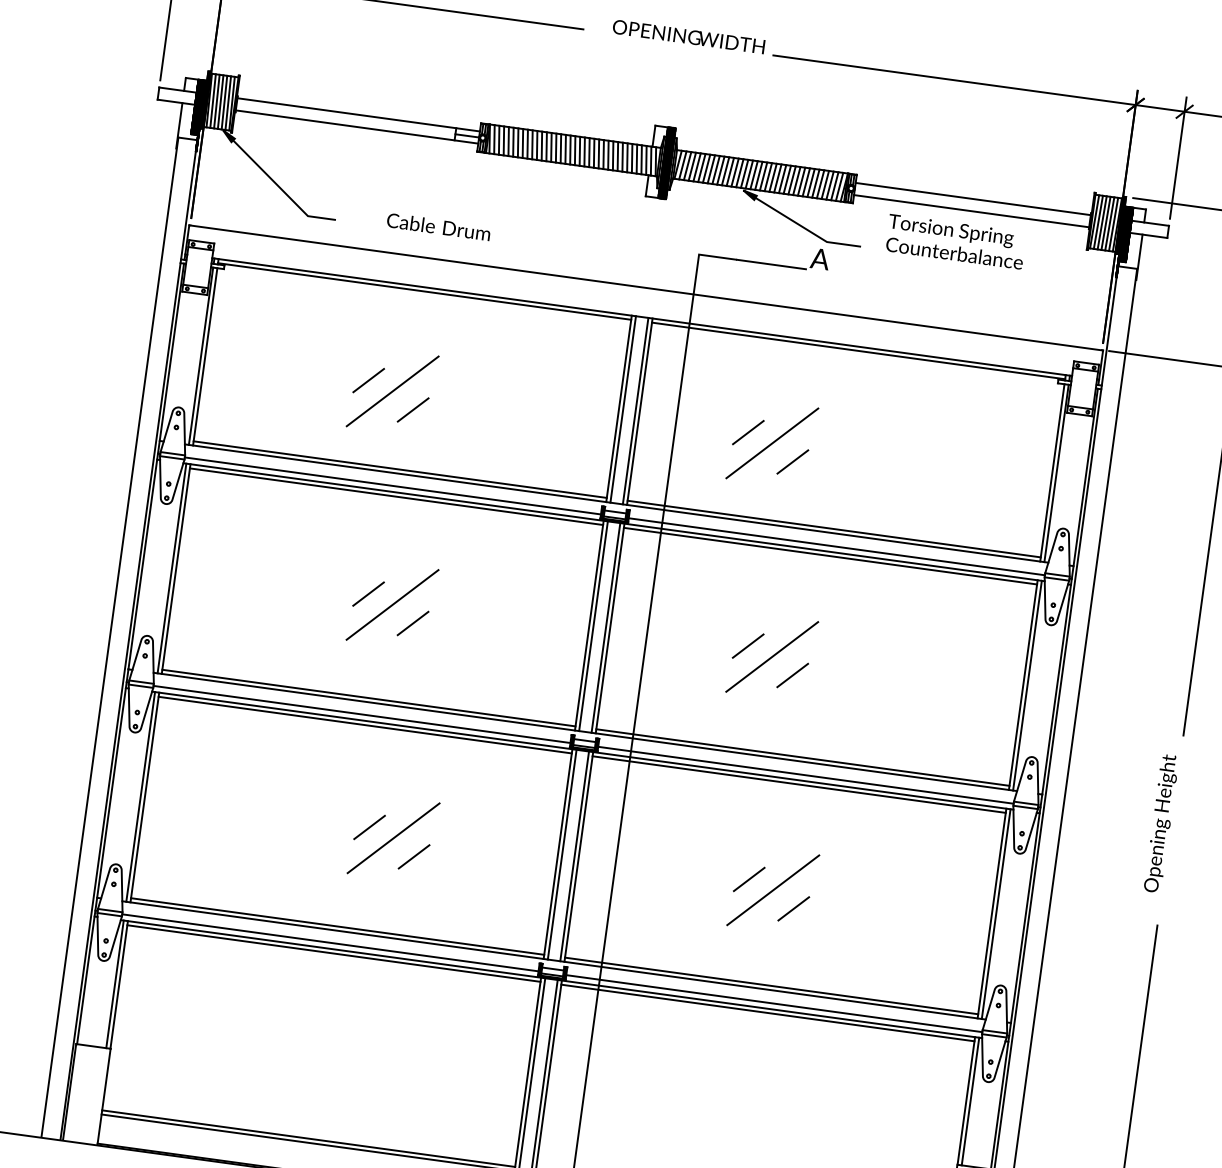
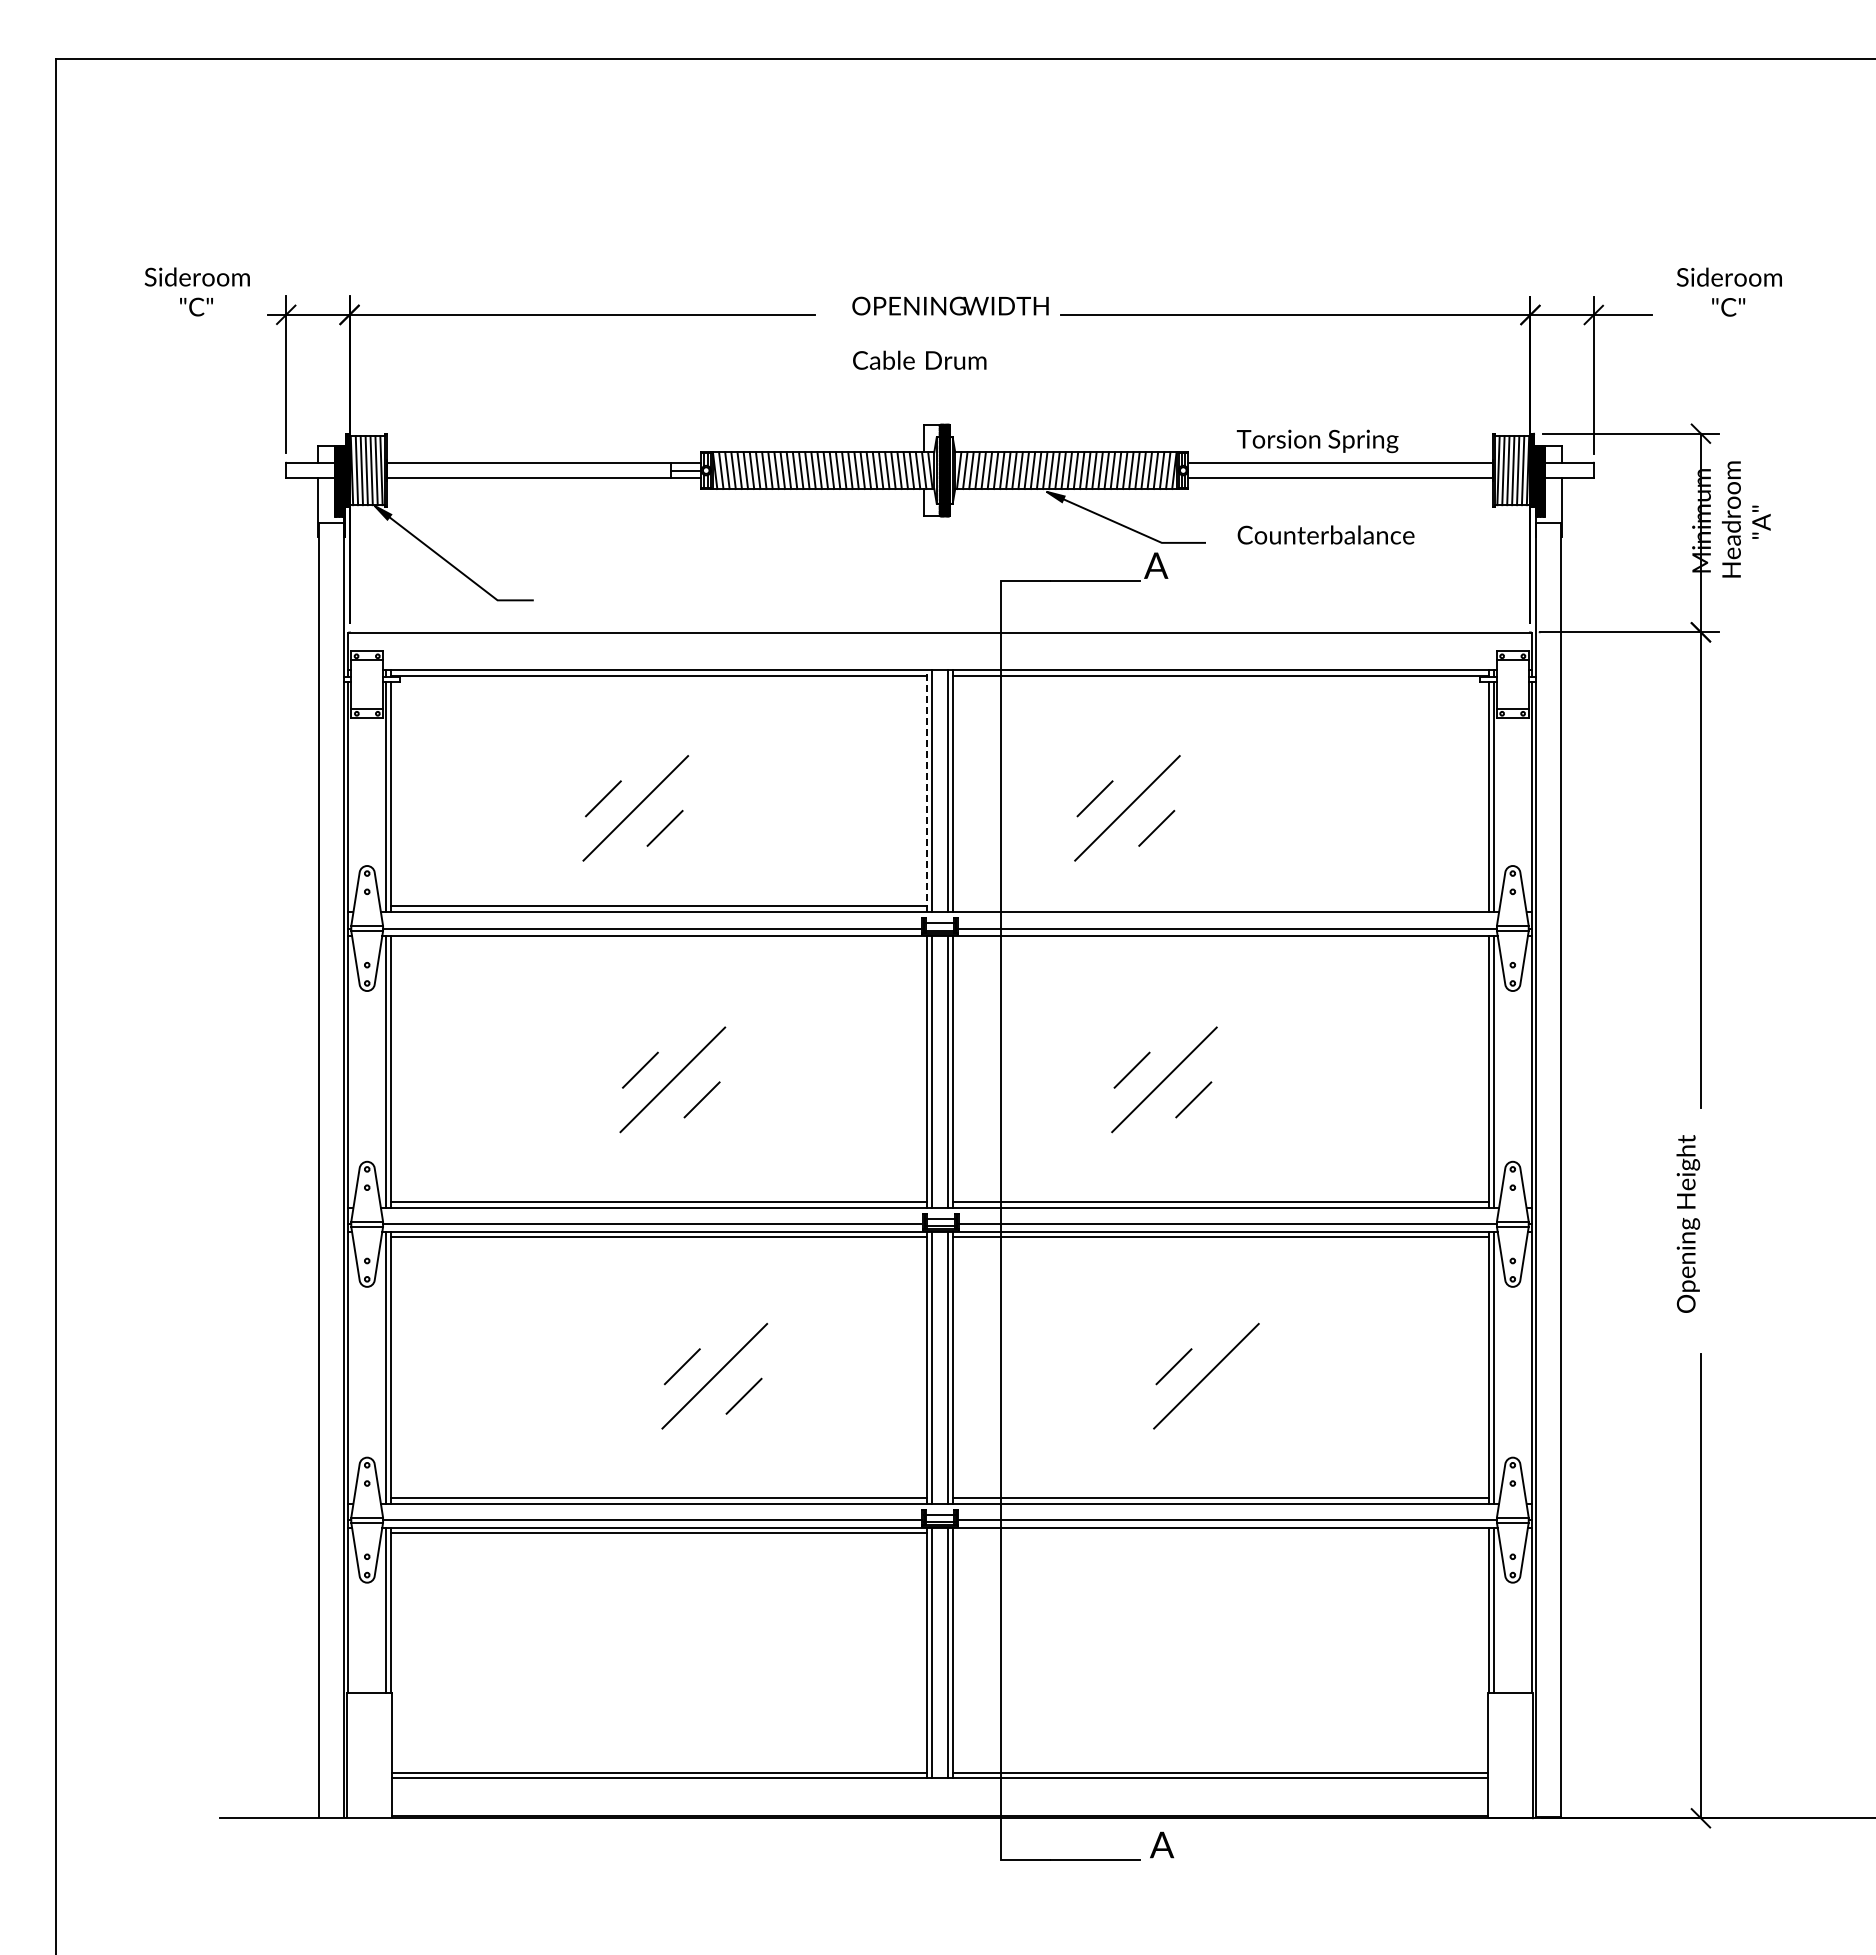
text: (438, 226) -> (919, 359), moved
text: (950, 231) -> (1317, 441), moved
line: (618, 409) -> (926, 791), solid -> dashed
line: (396, 496) -> (658, 941), removed
line: (833, 529) -> (1220, 906), removed
line: (830, 556) -> (1220, 941), removed
line: (793, 908) -> (1235, 1395), removed
line: (767, 1013) -> (1220, 1533), removed

